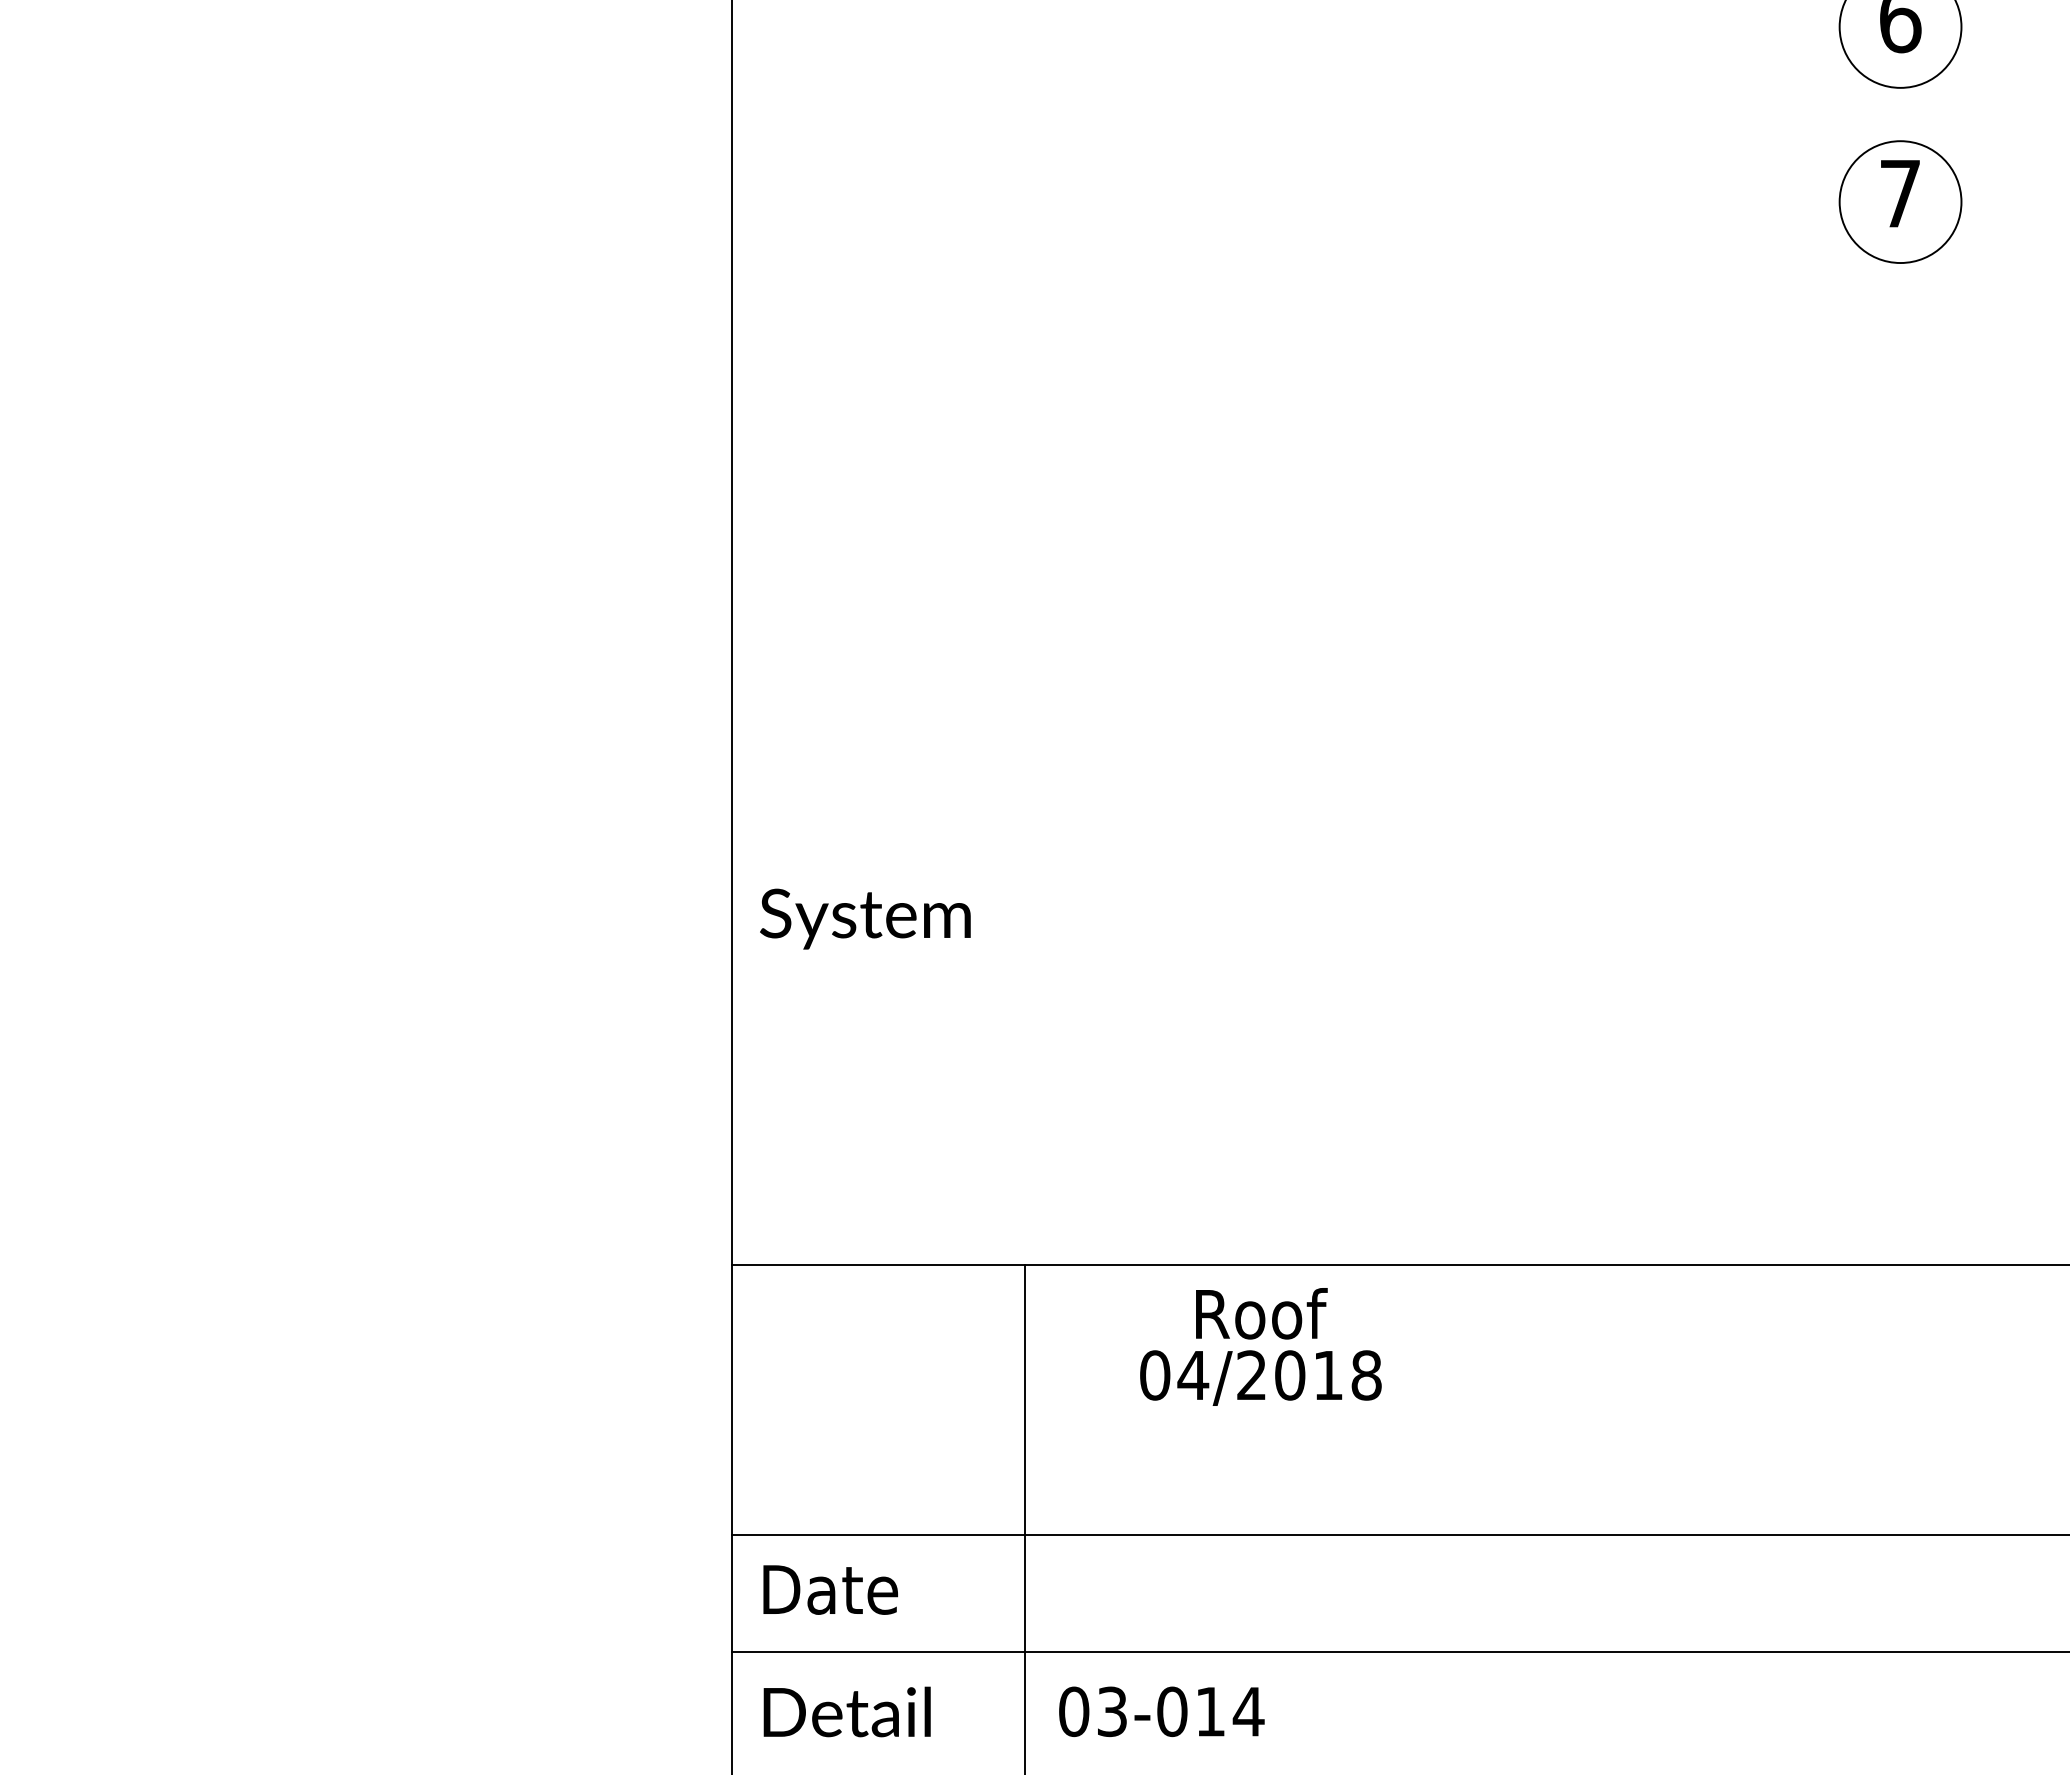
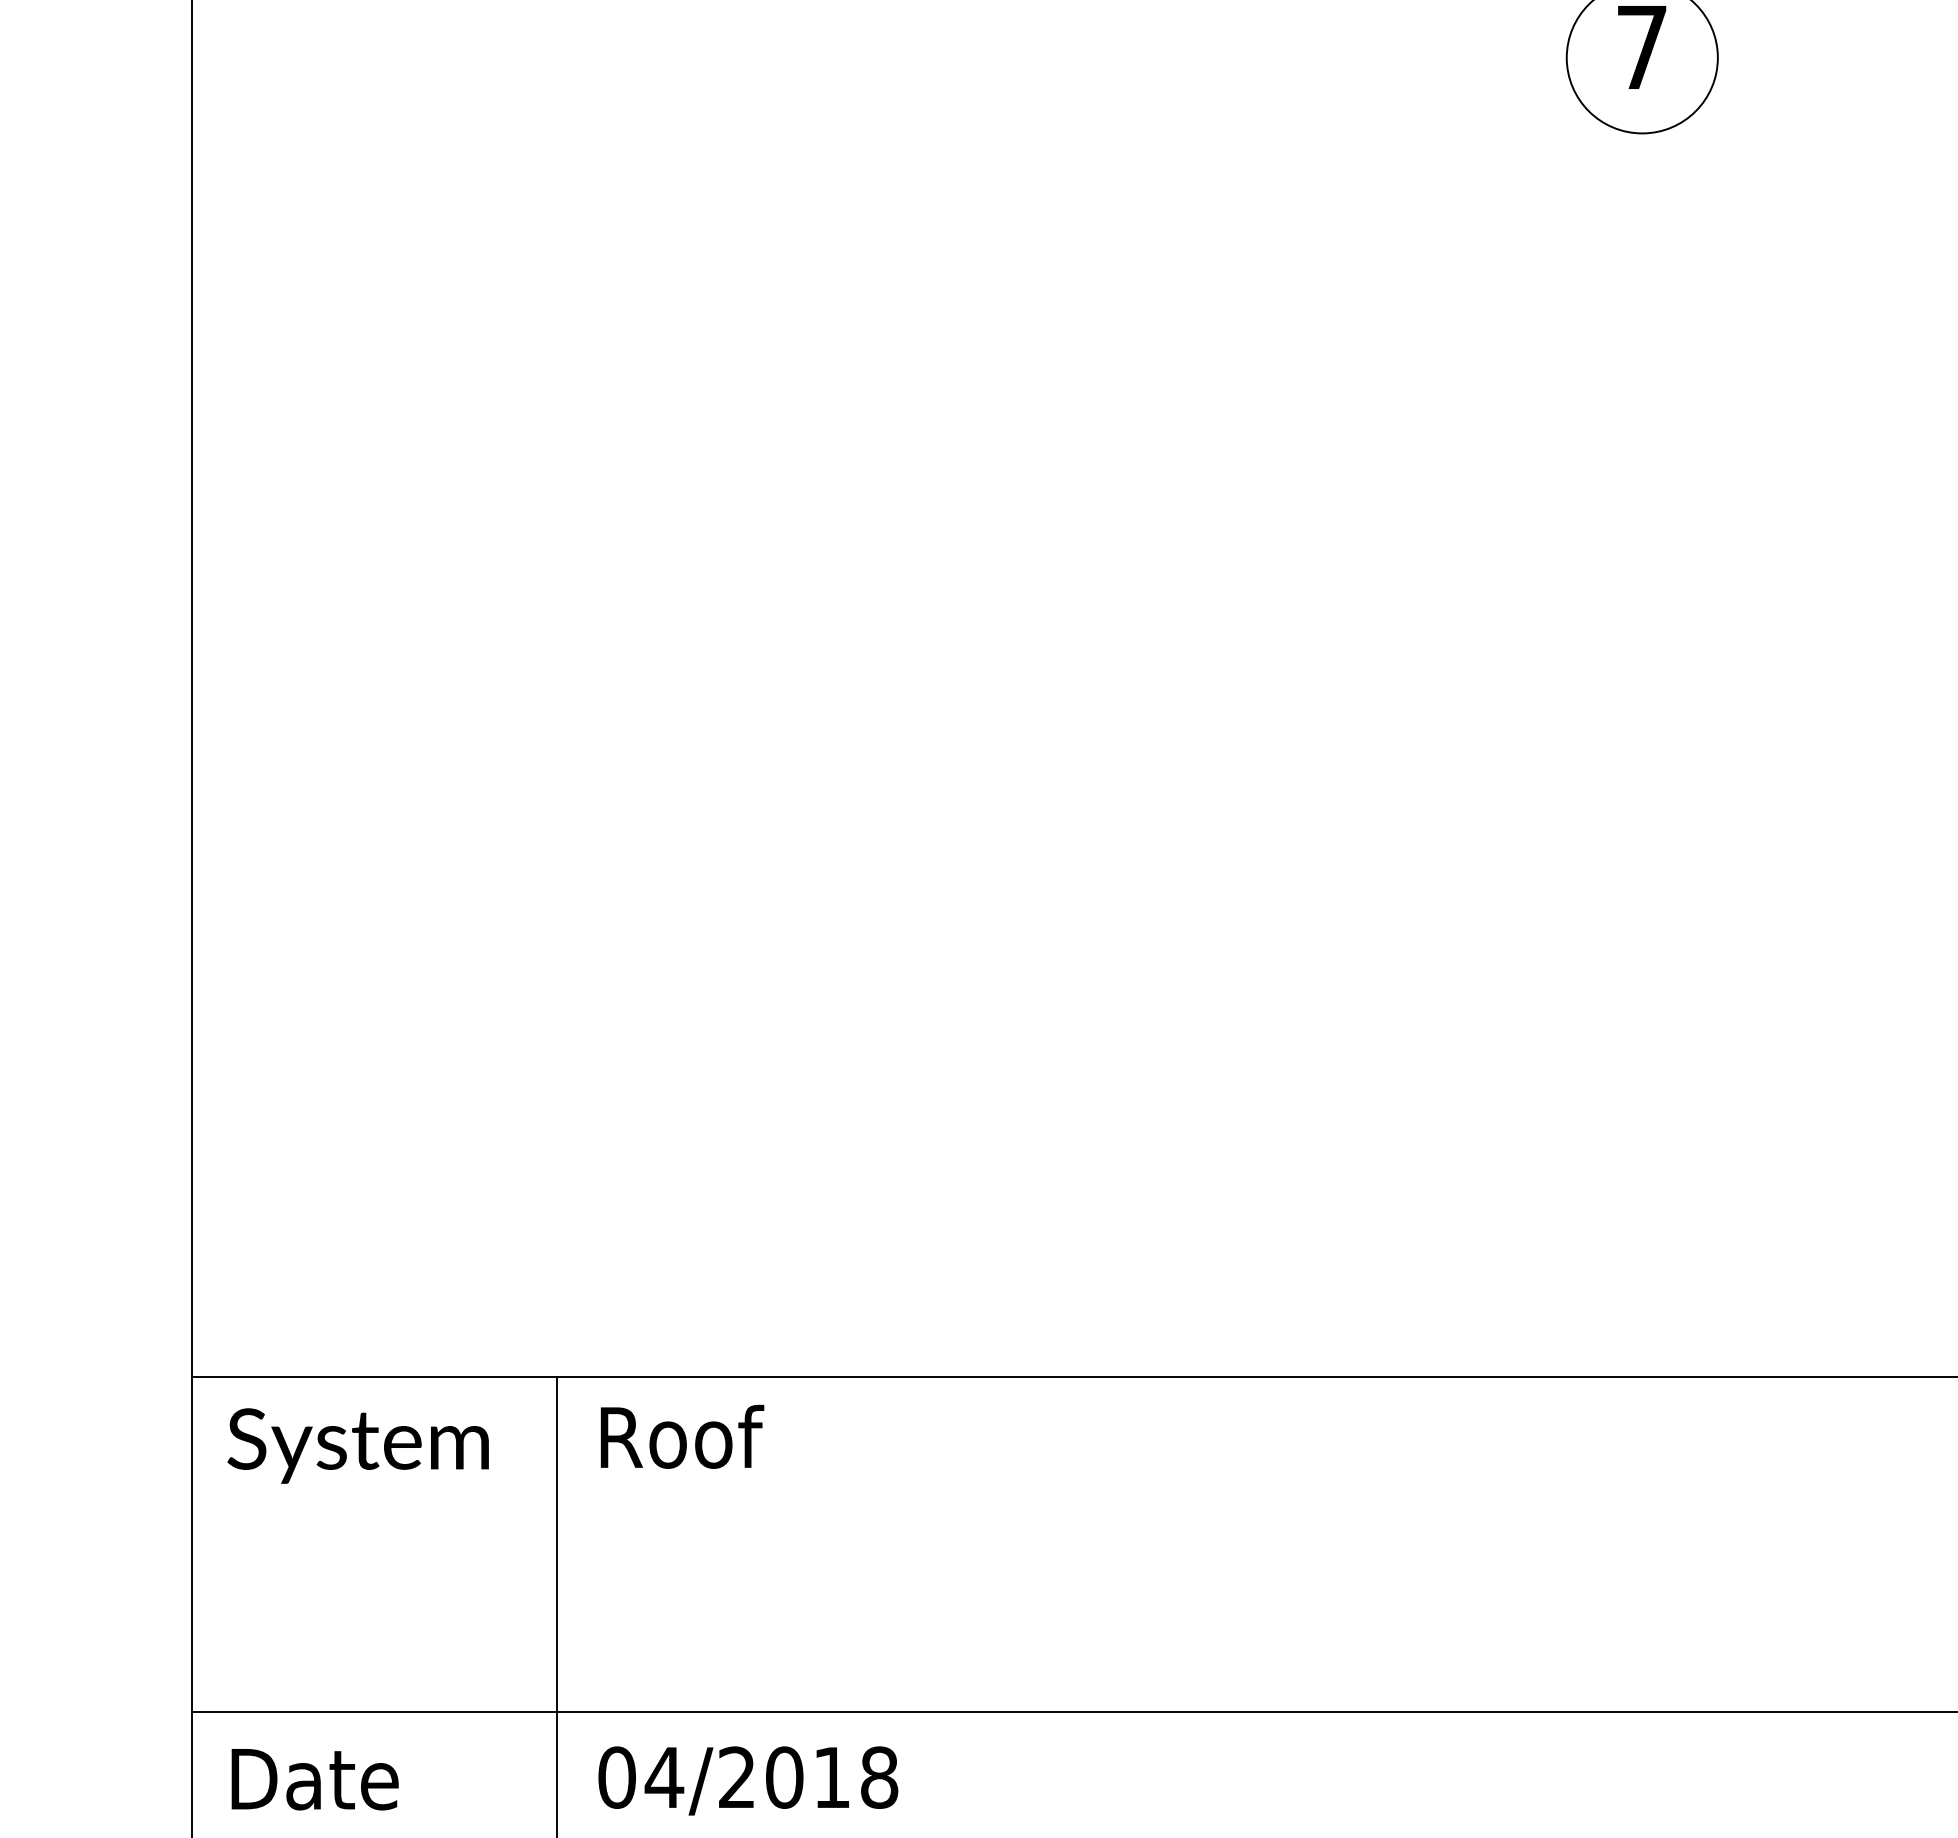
text: (865, 918) -> (358, 1445), moved
text: (1261, 1313) -> (682, 1436), moved
text: (1260, 1377) -> (747, 1780), moved

